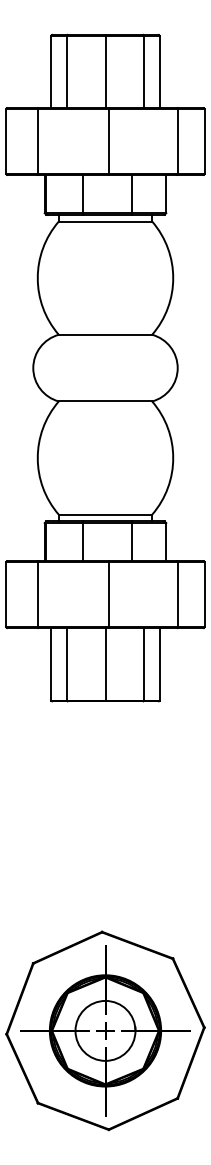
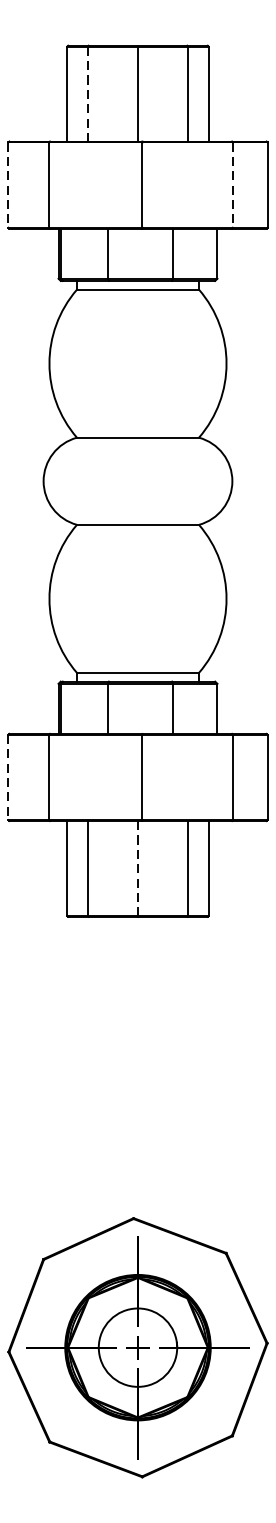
line: (67, 72) -> (88, 94), solid -> dashed
line: (6, 141) -> (8, 185), solid -> dashed
line: (177, 141) -> (232, 185), solid -> dashed
line: (6, 594) -> (8, 777), solid -> dashed
line: (105, 664) -> (138, 868), solid -> dashed

